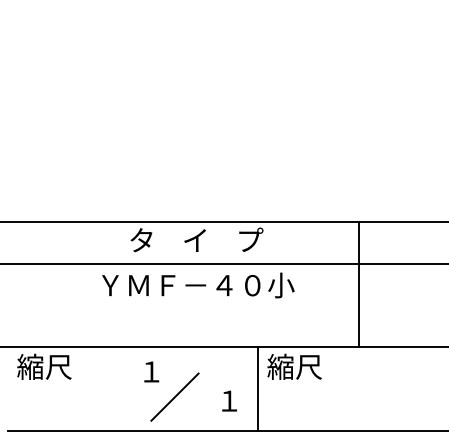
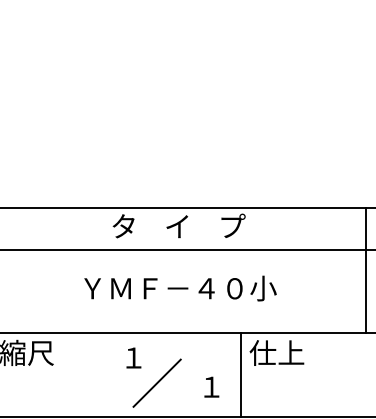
line: (358, 284) -> (365, 270), moved
text: (198, 285) -> (180, 288), moved
text: (294, 366) -> (276, 352), 縮尺 -> 仕上

